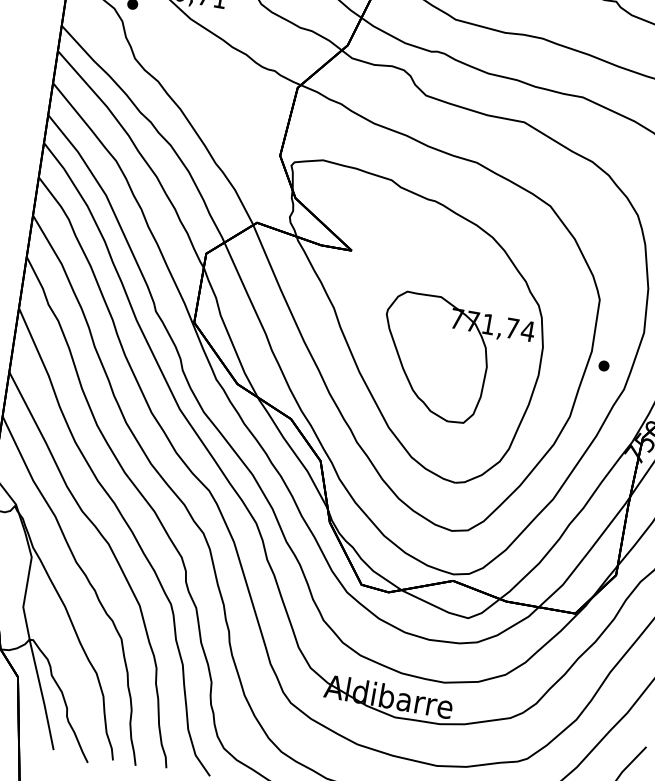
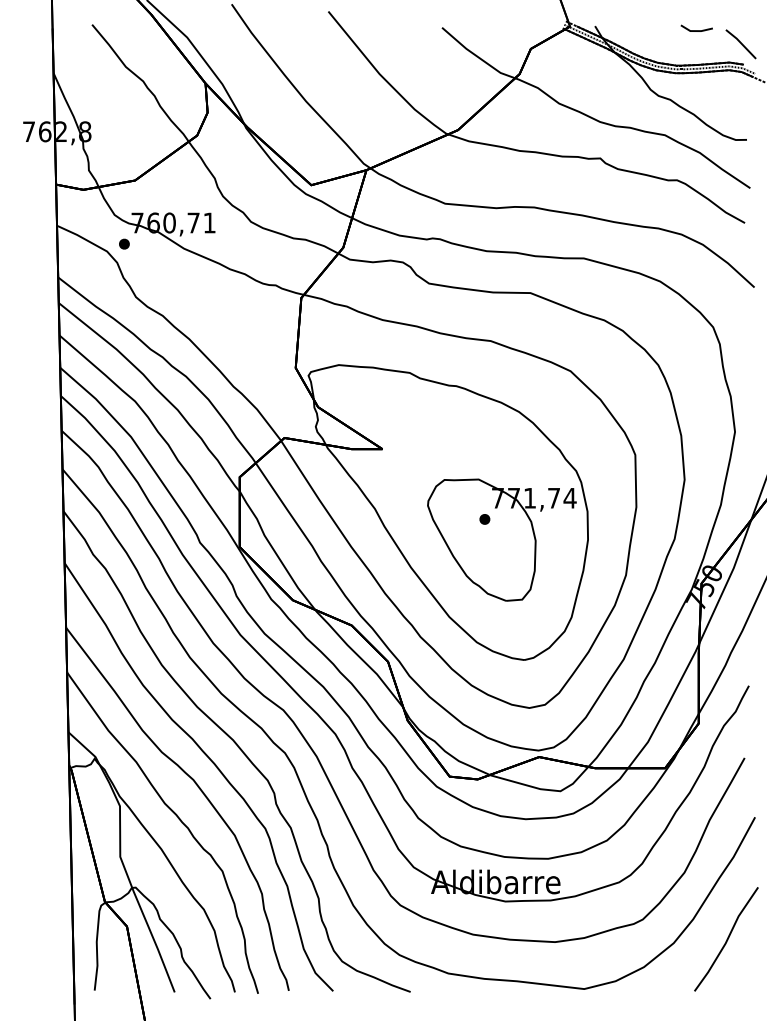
part: (603, 366) -> (484, 519), moved

